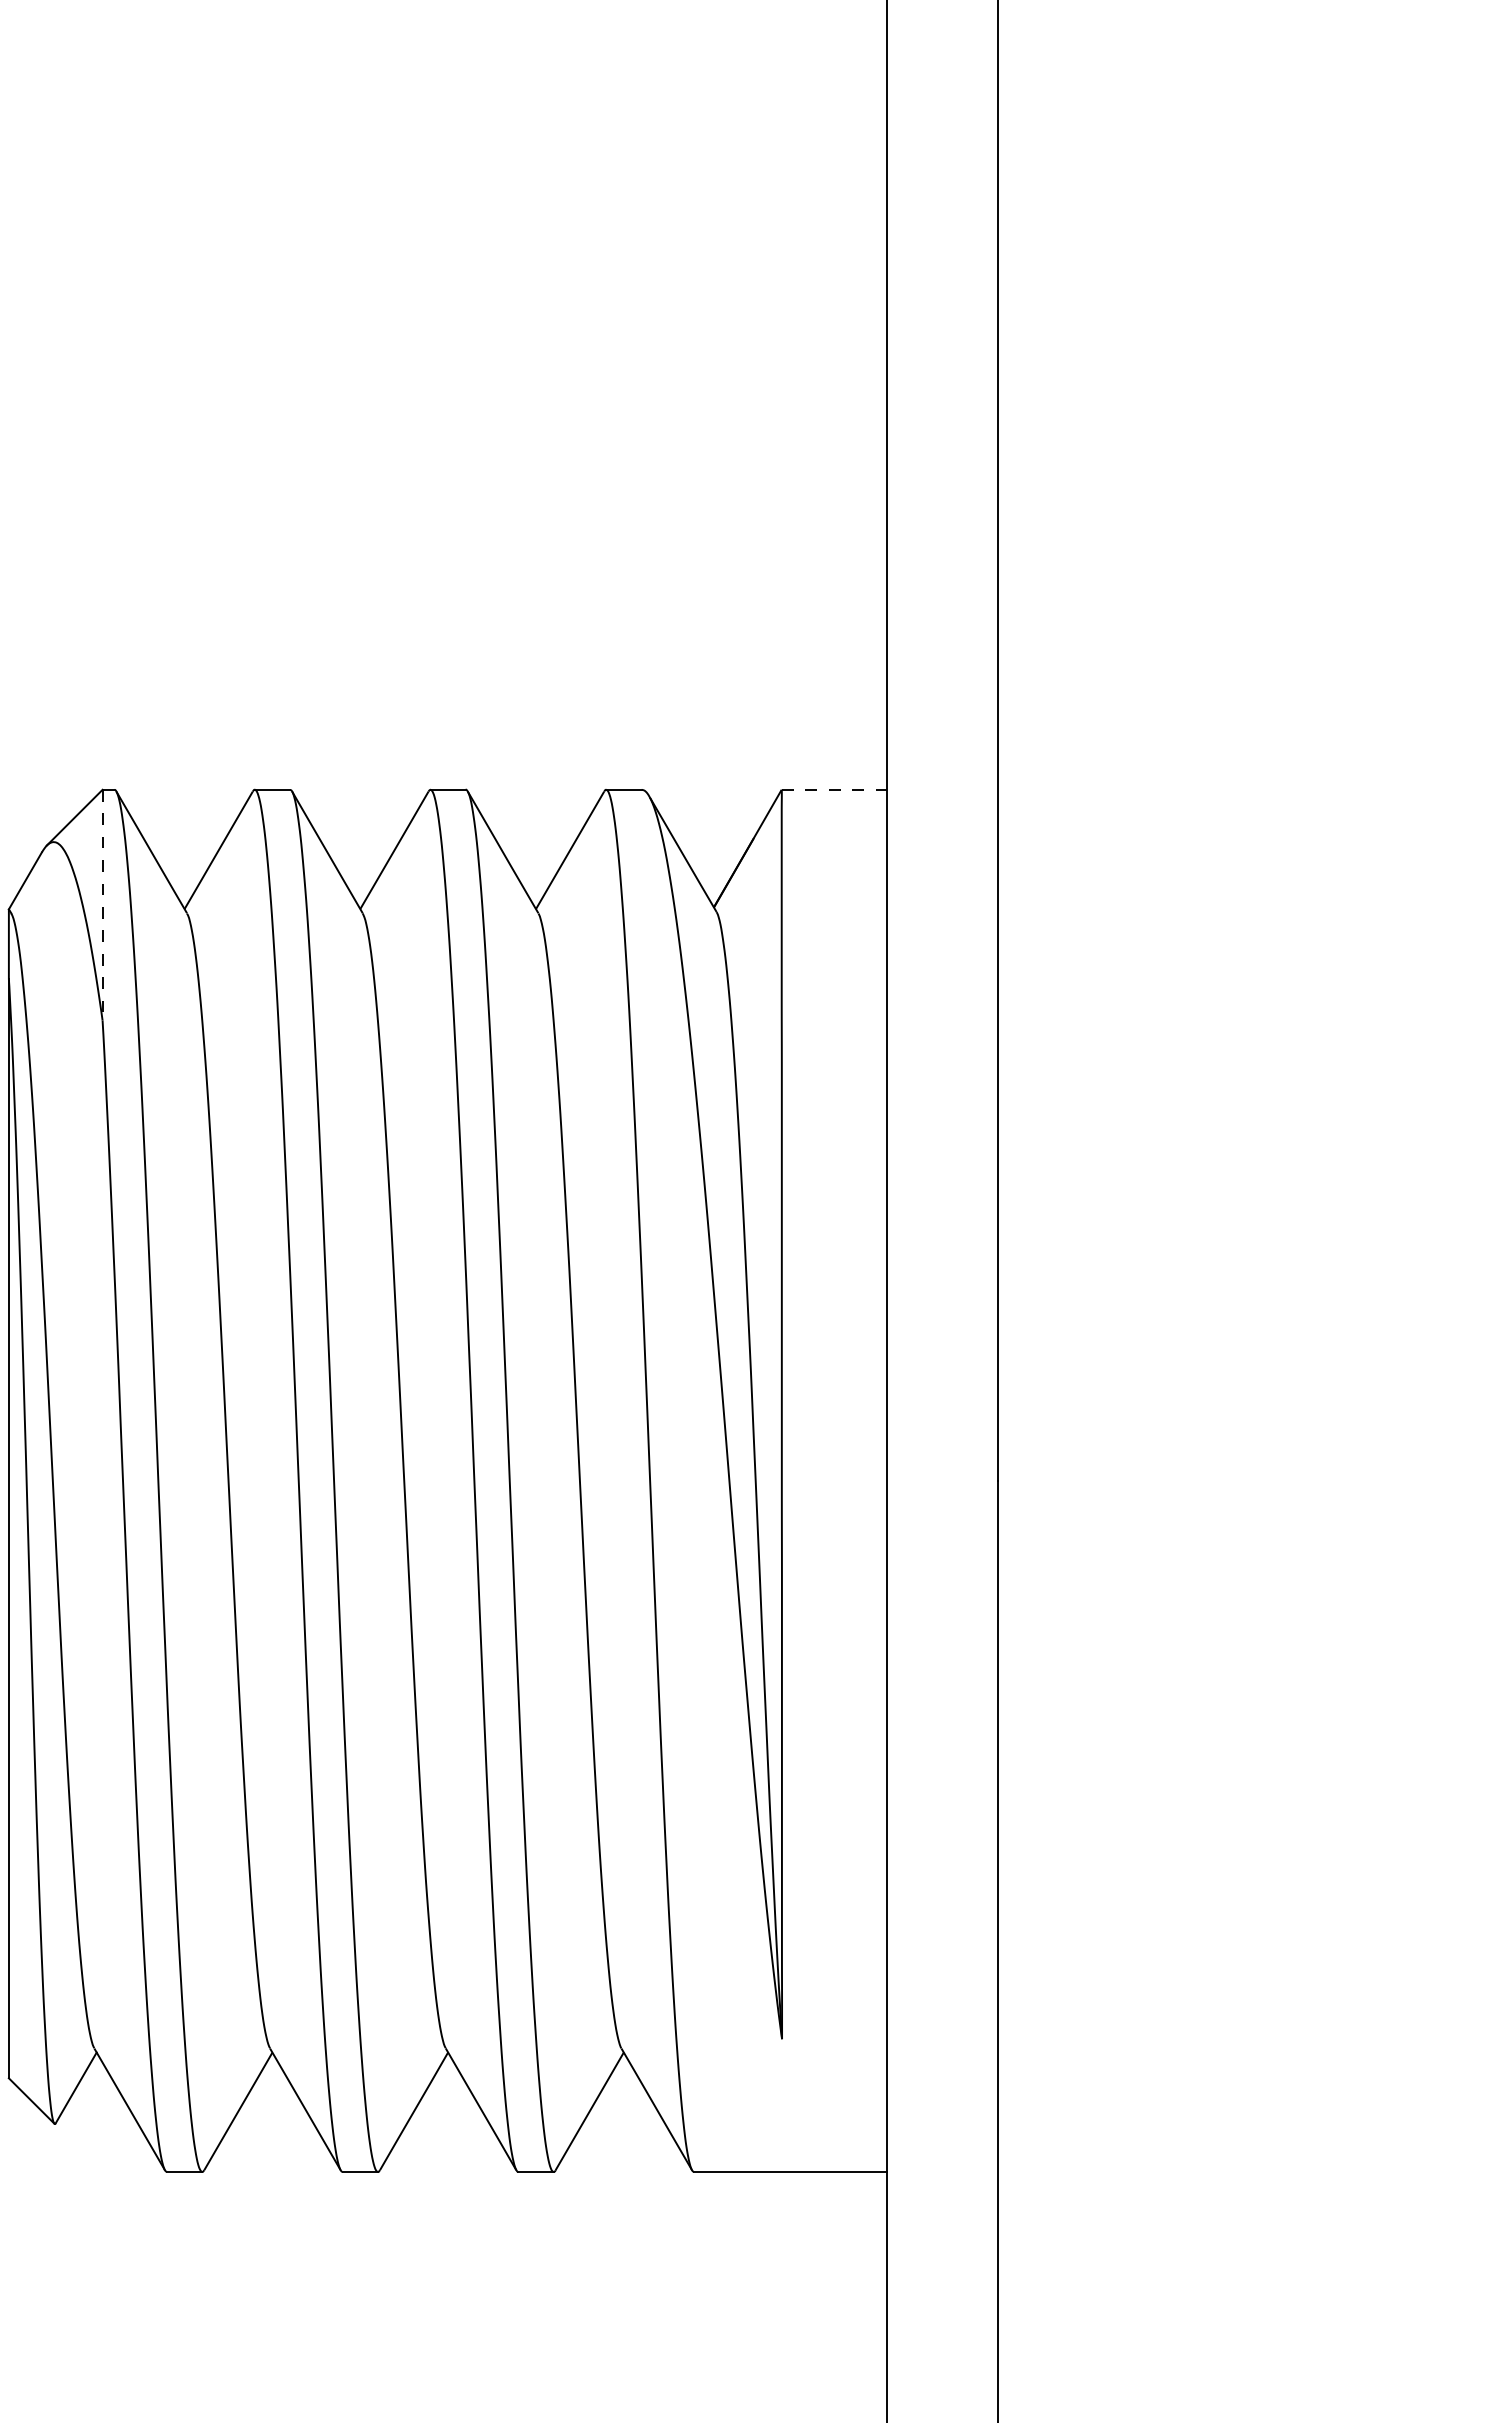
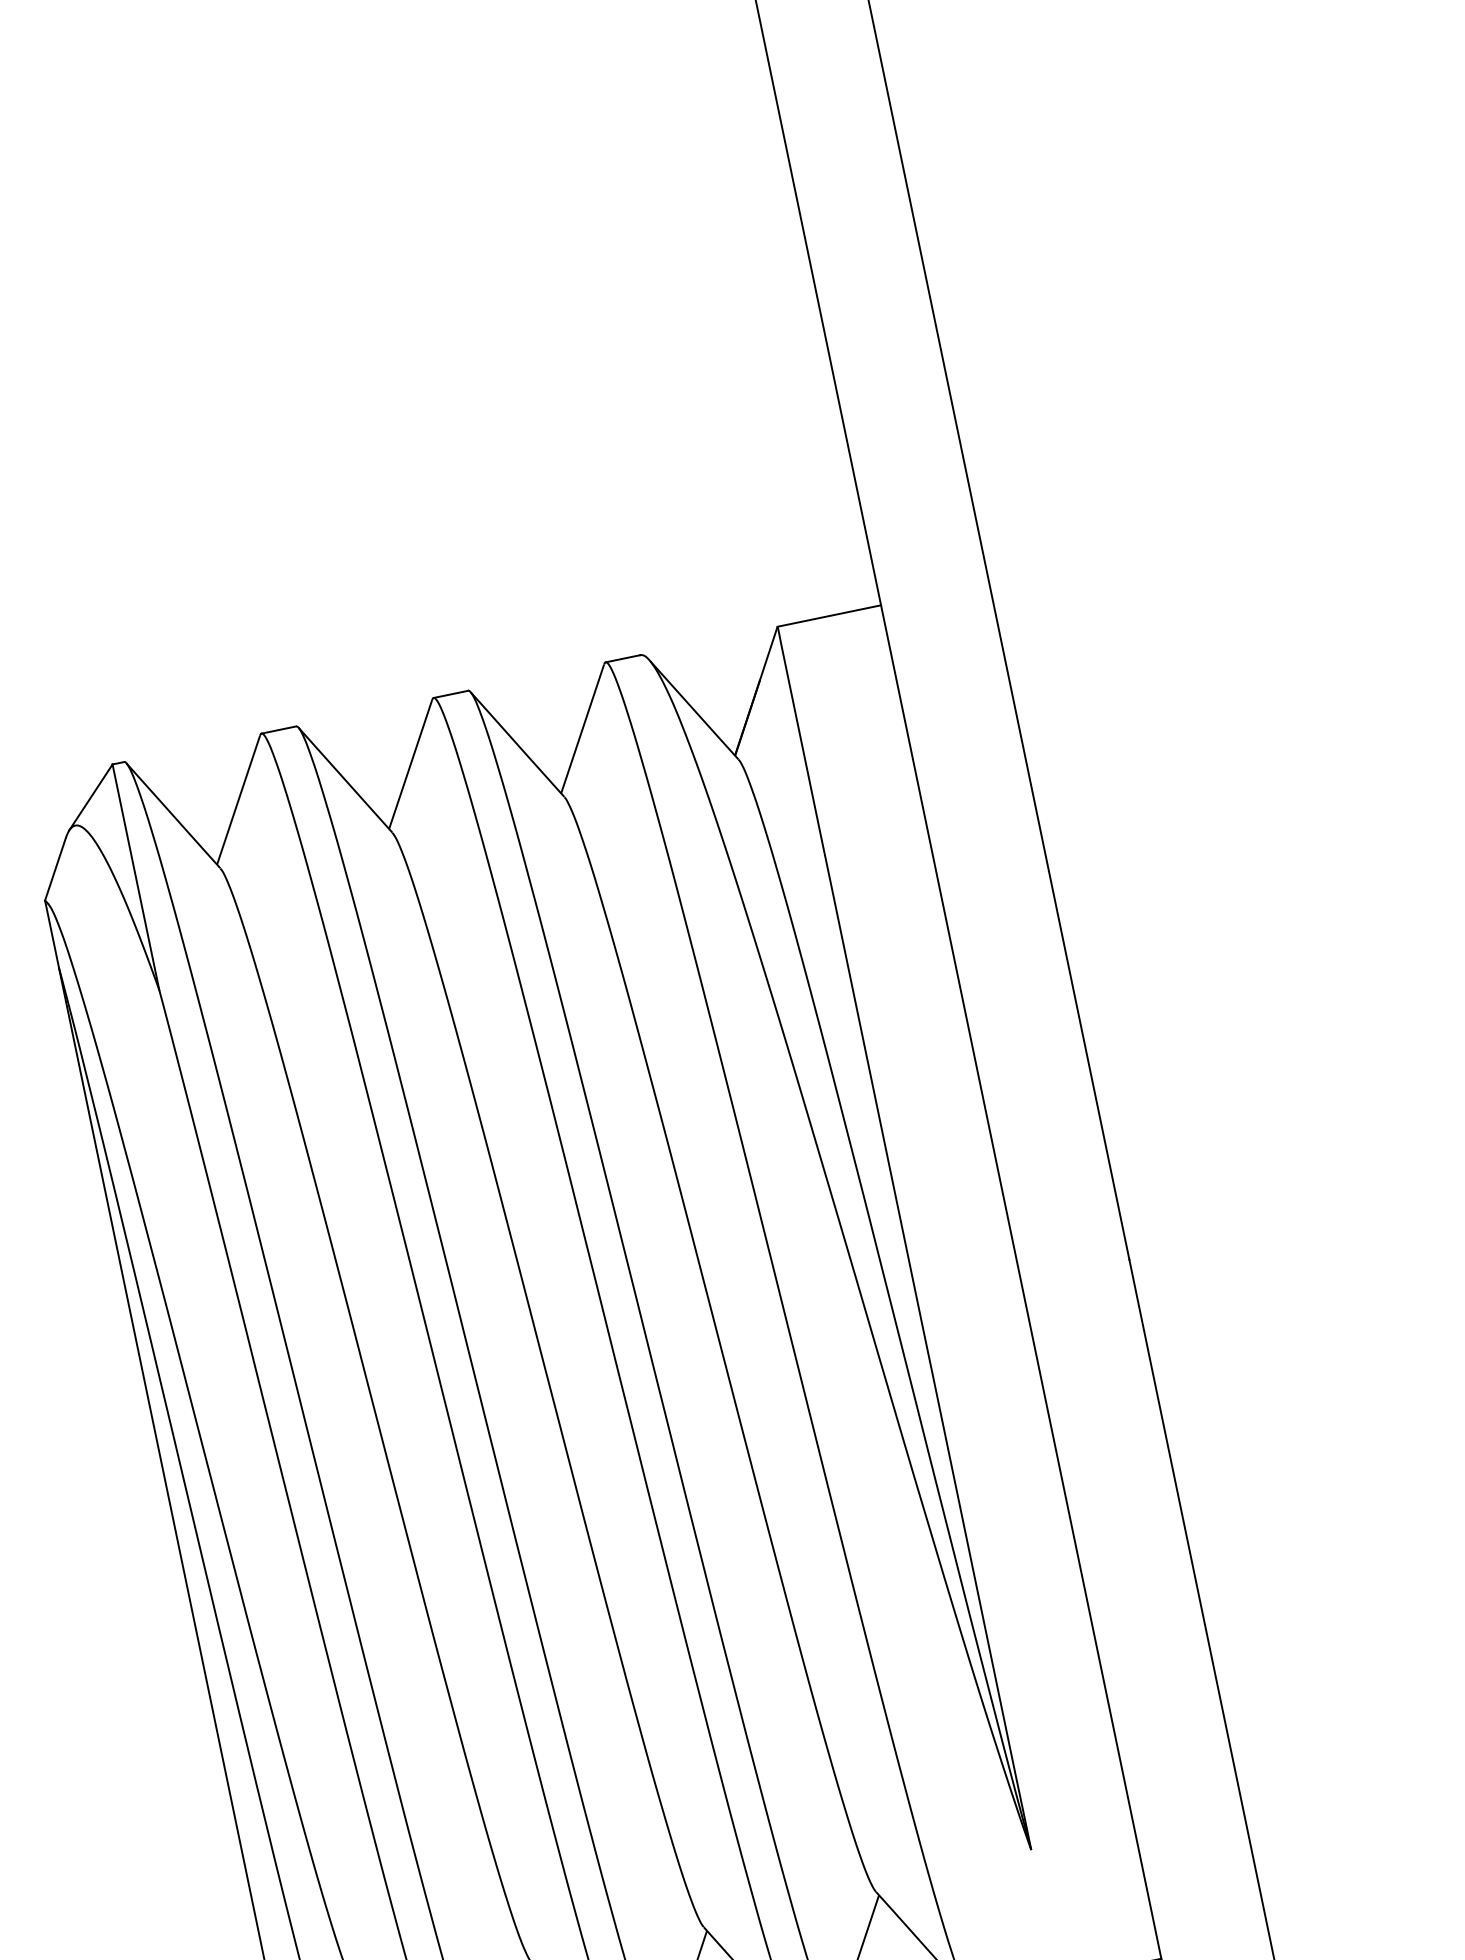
line: (834, 789) -> (829, 615), dashed -> solid
line: (102, 905) -> (135, 877), dashed -> solid

